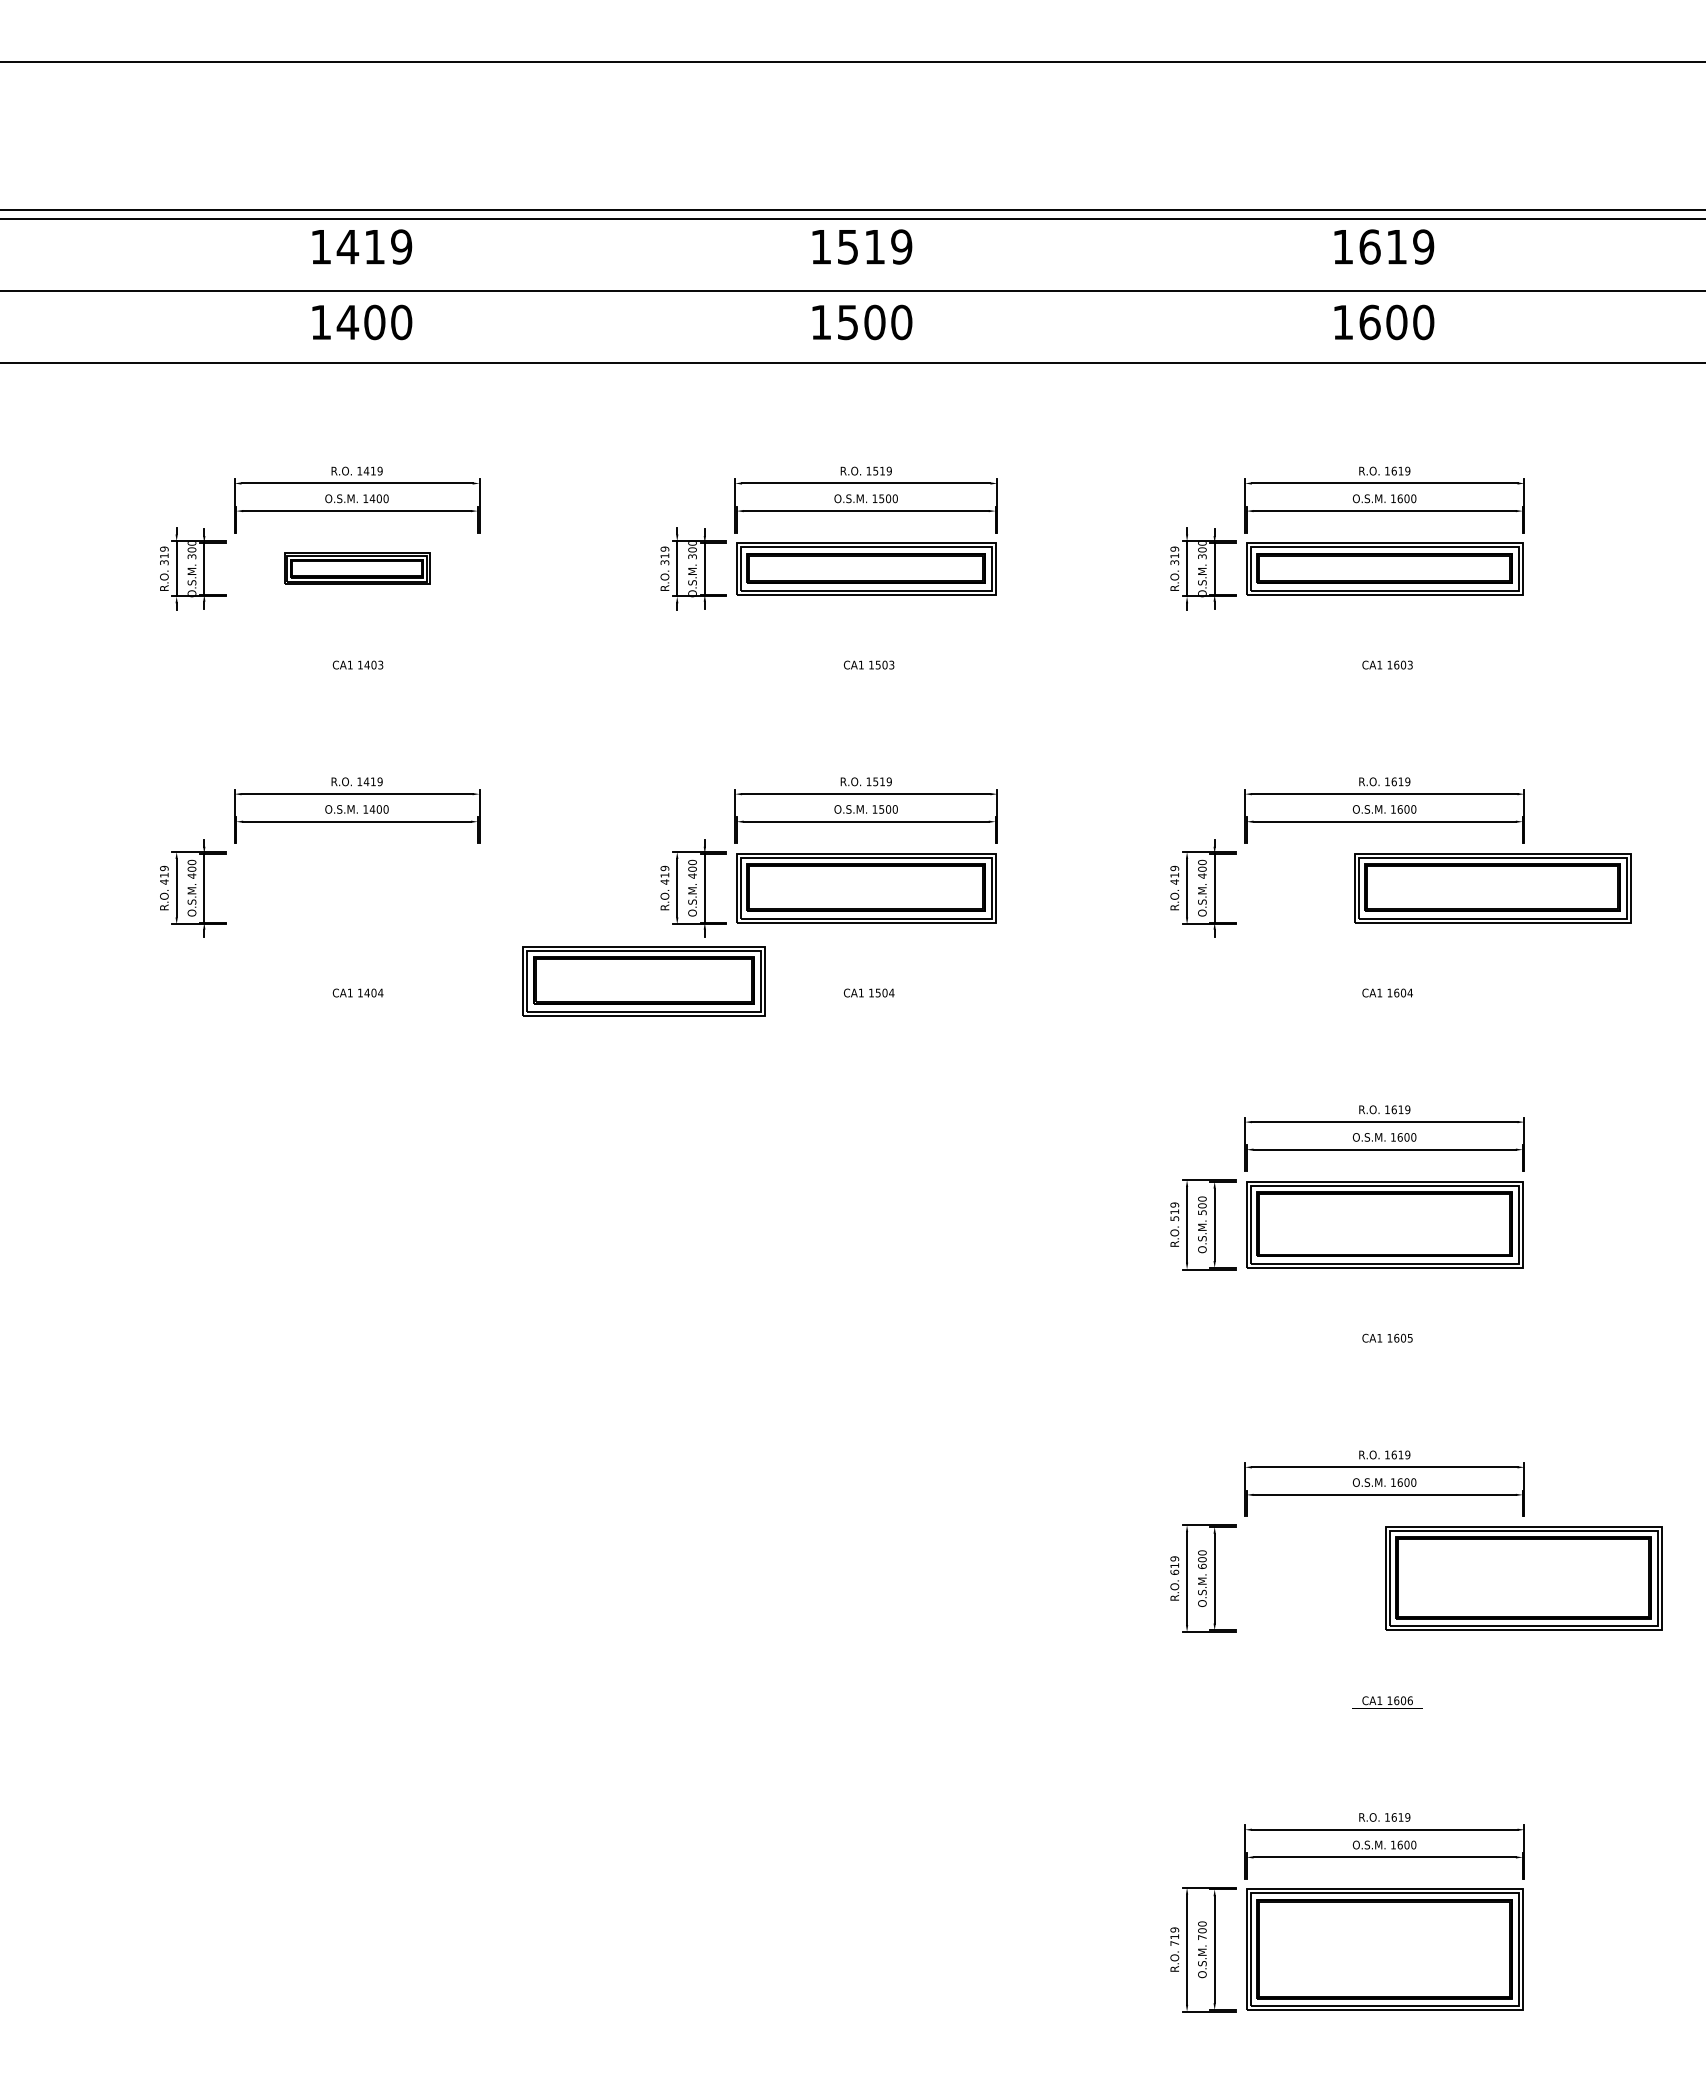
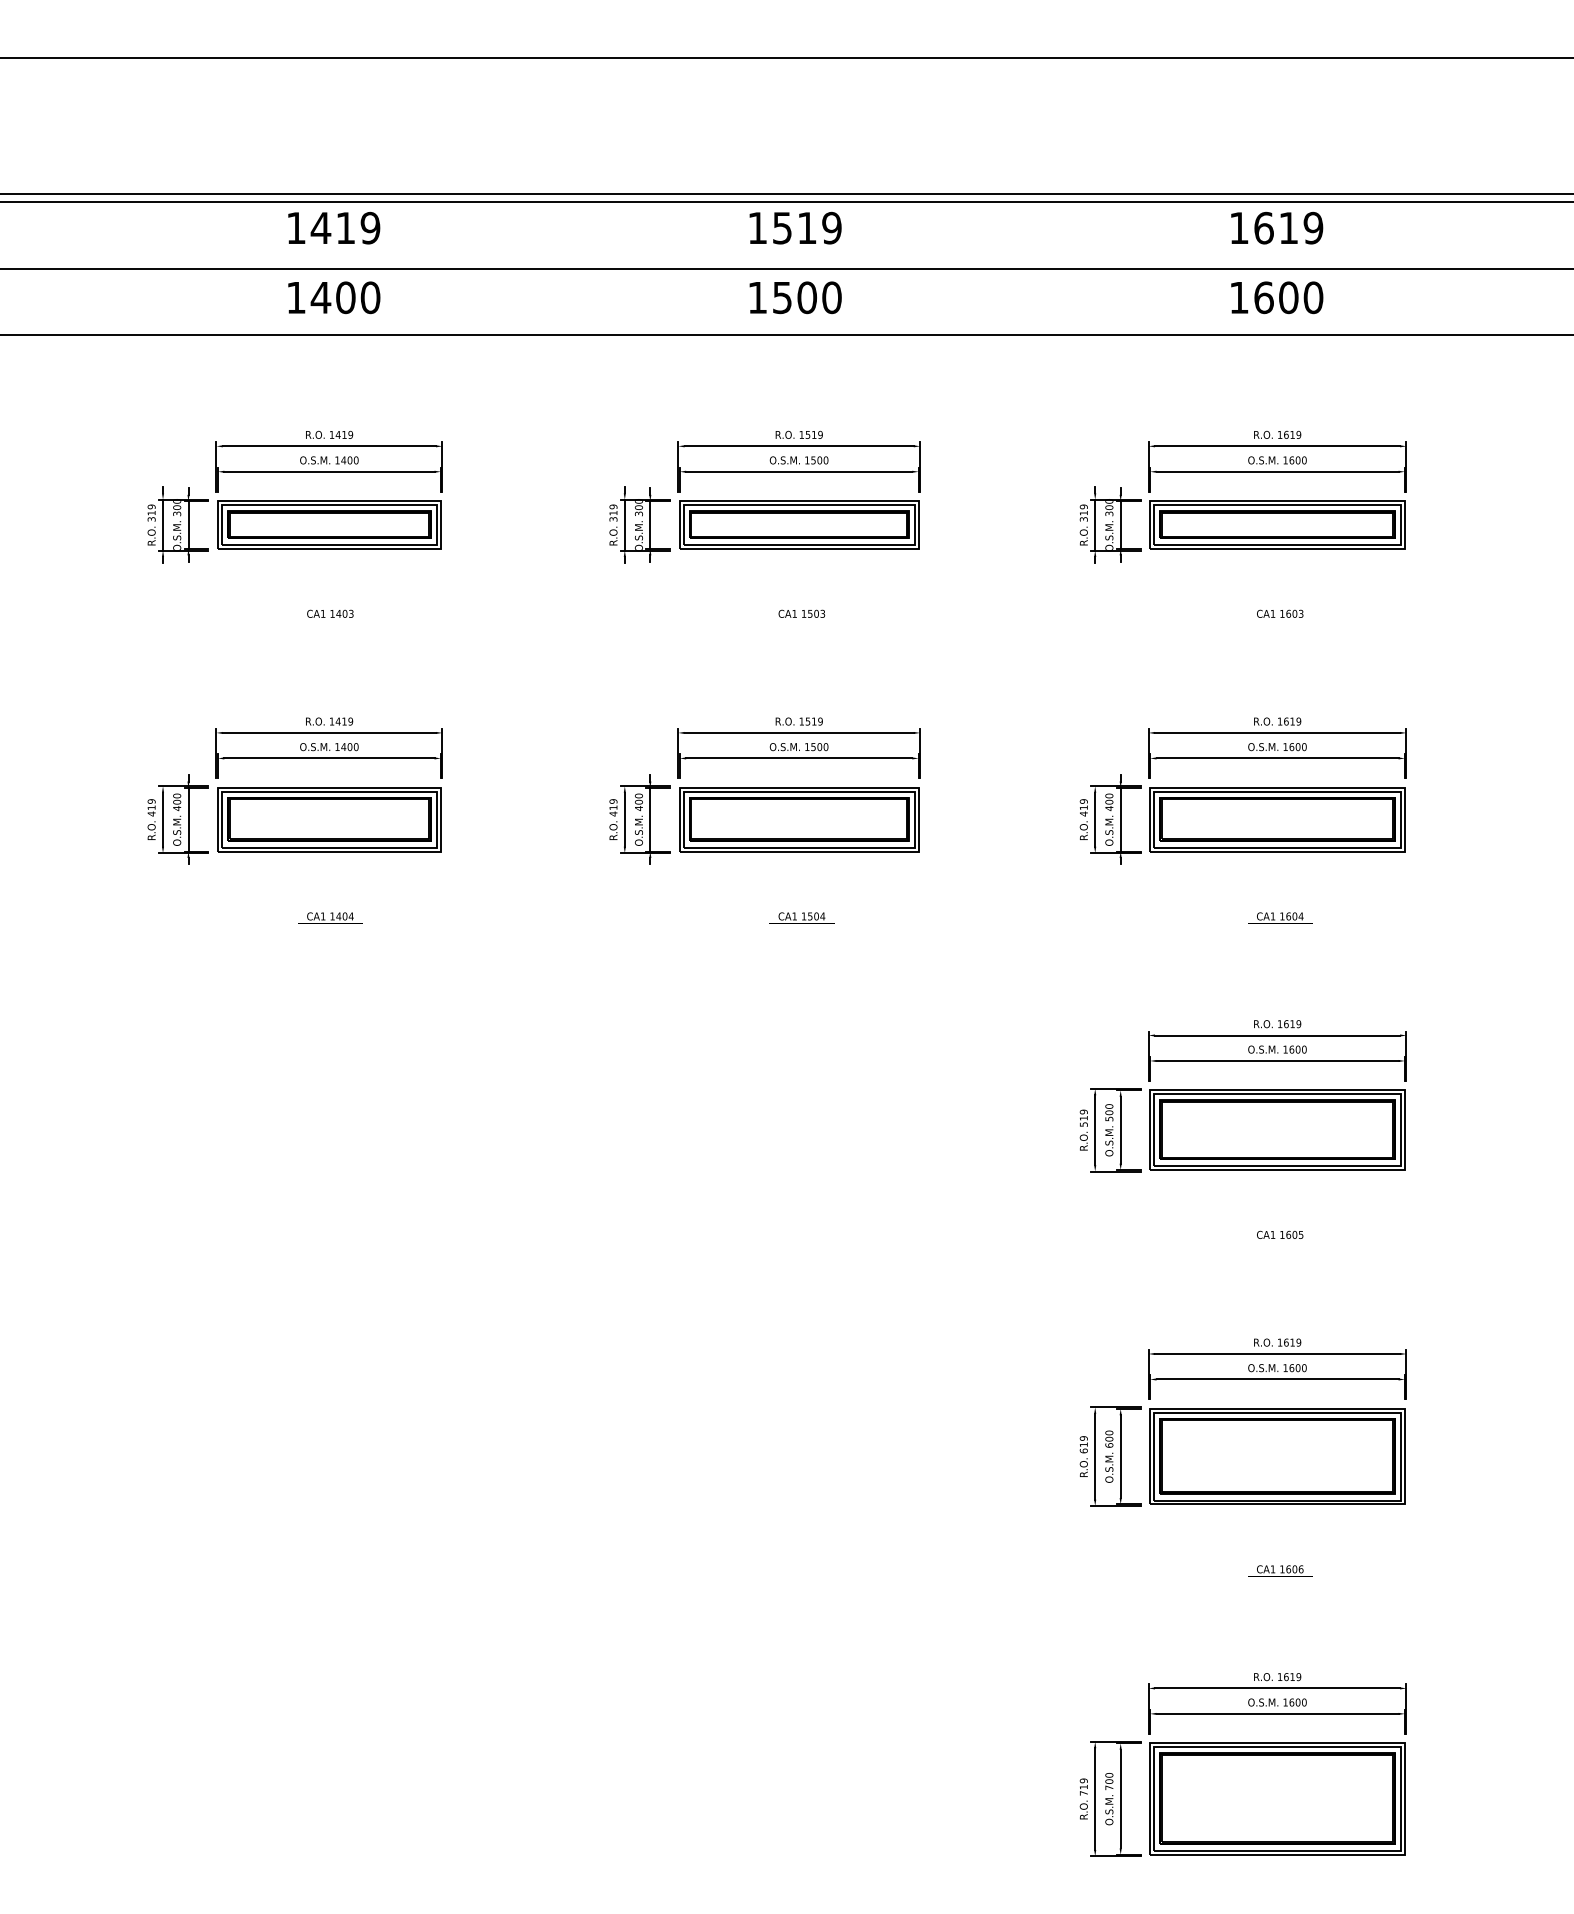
part: (356, 568) -> (328, 524), size x1.67
part: (1492, 888) -> (1277, 819), moved
part: (643, 981) -> (328, 819), moved
part: (1523, 1578) -> (1277, 1456), moved

